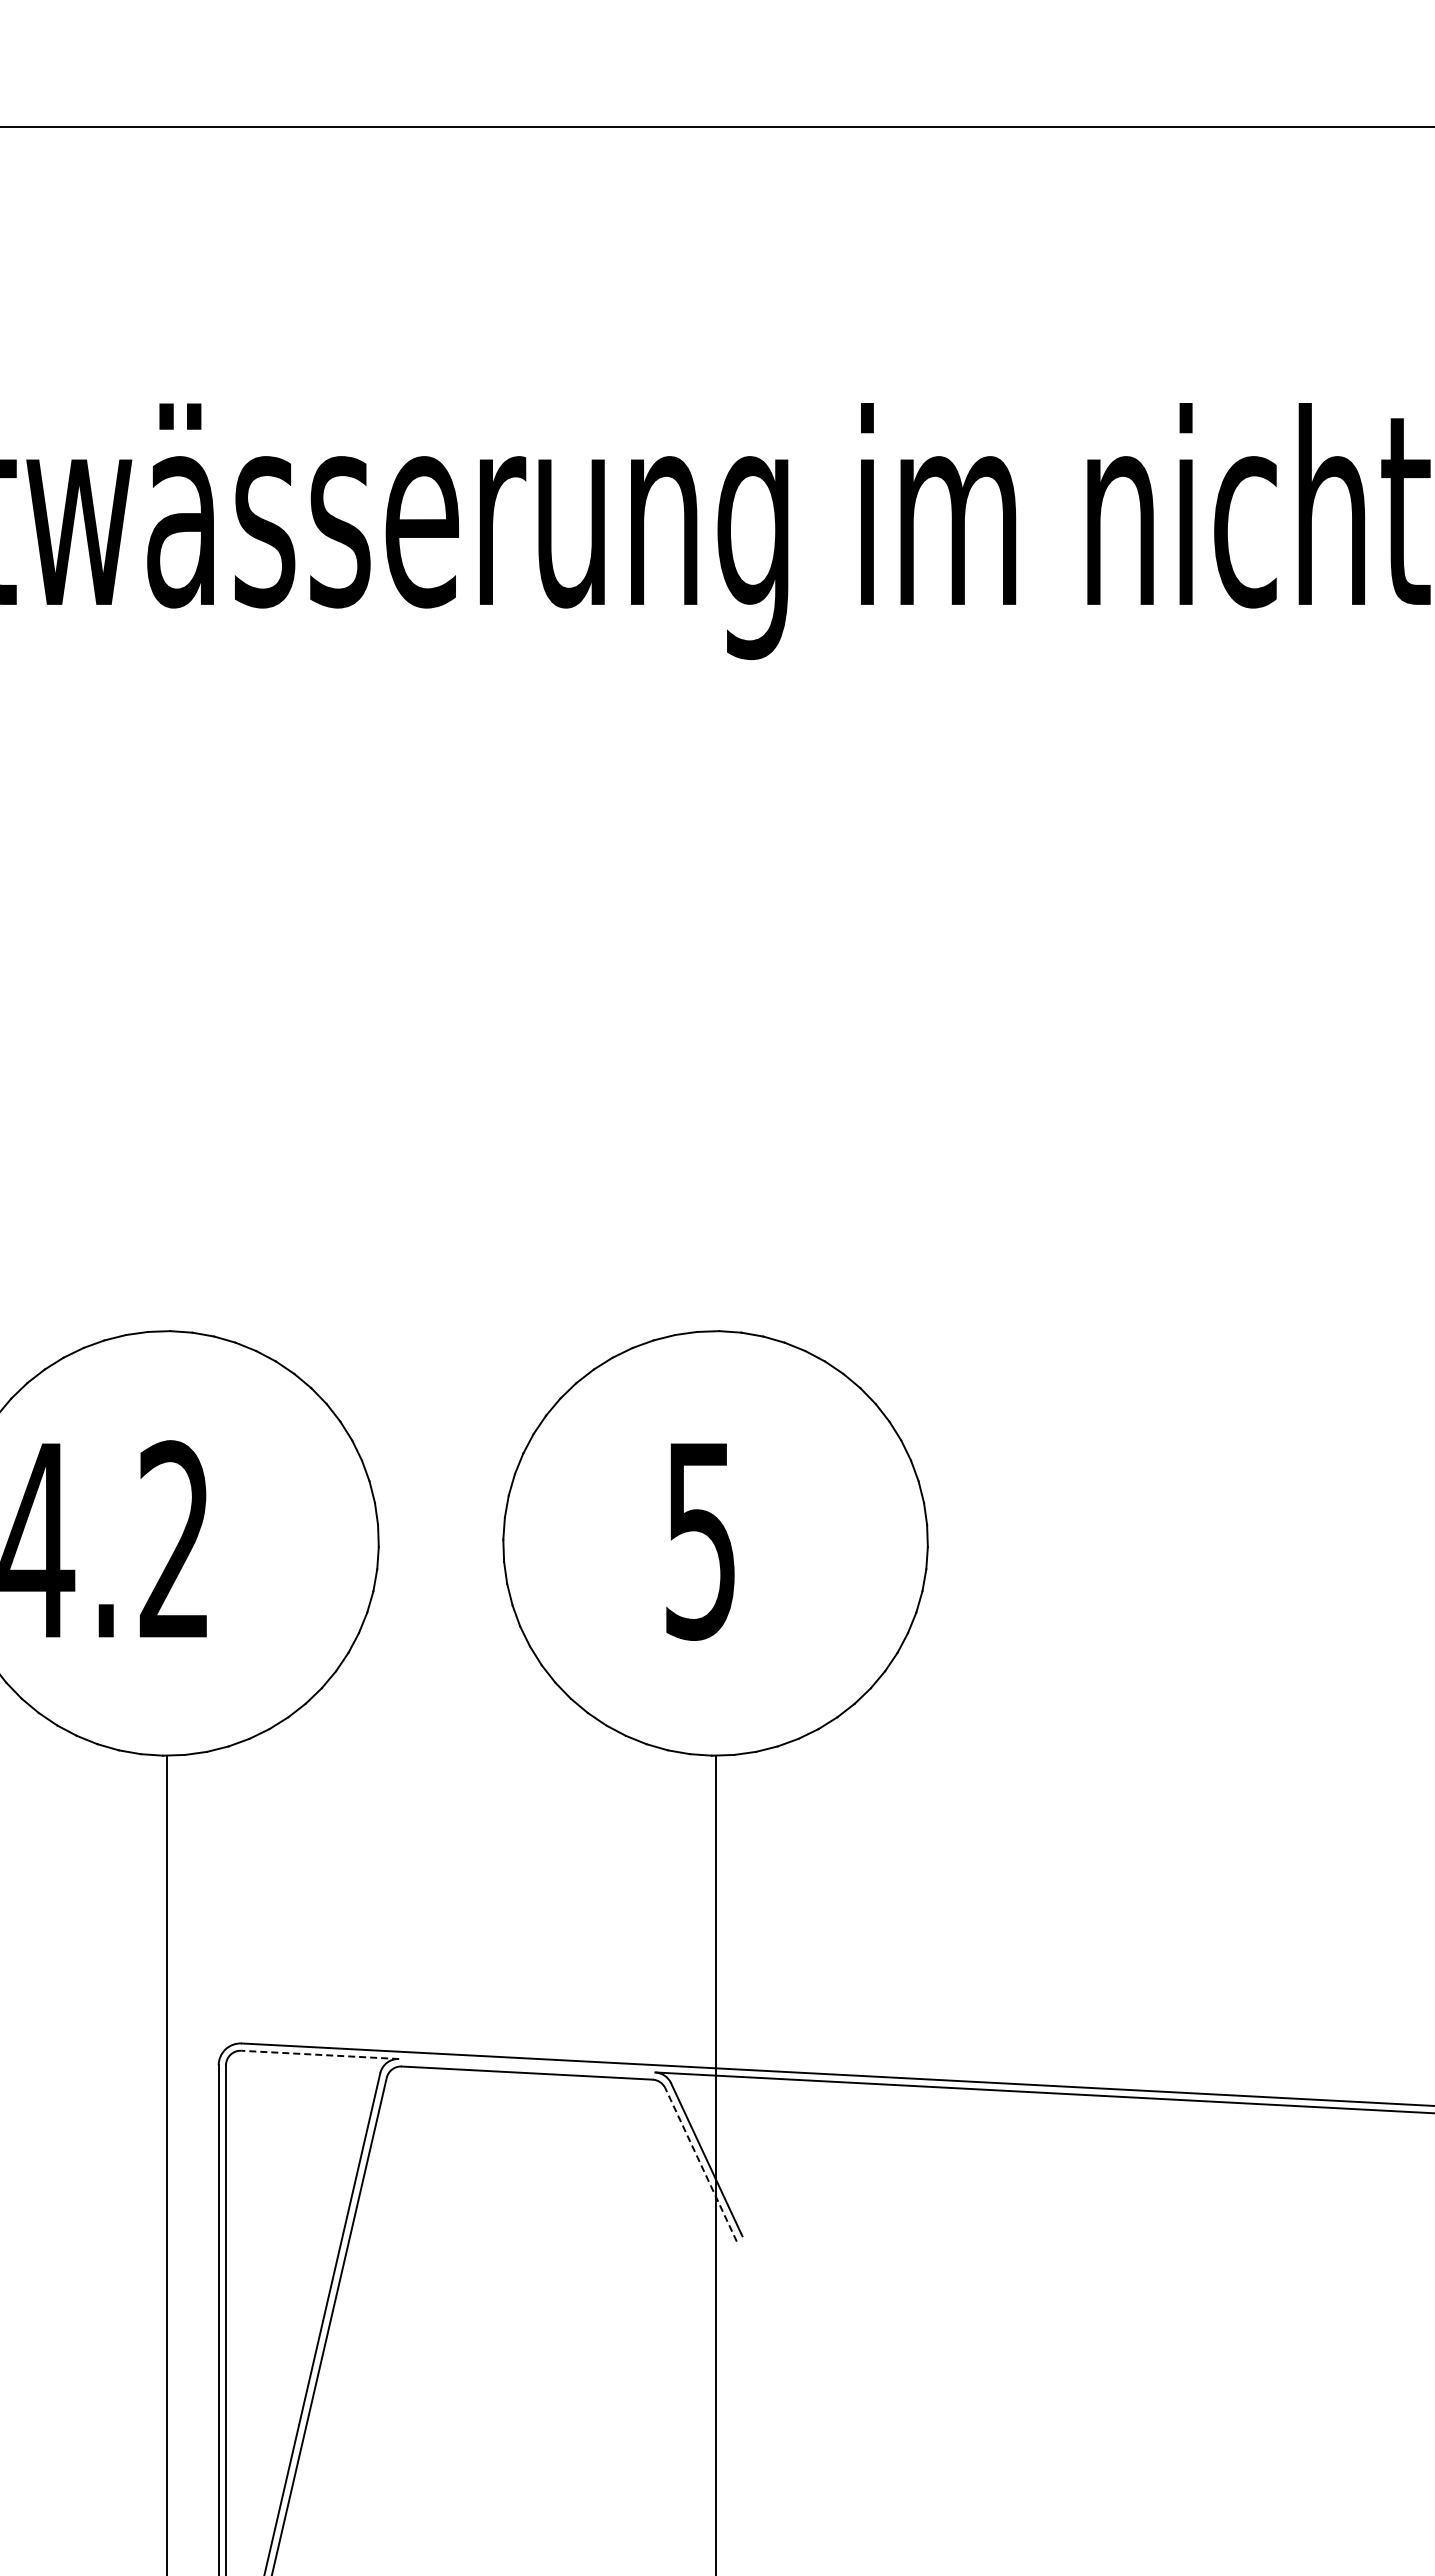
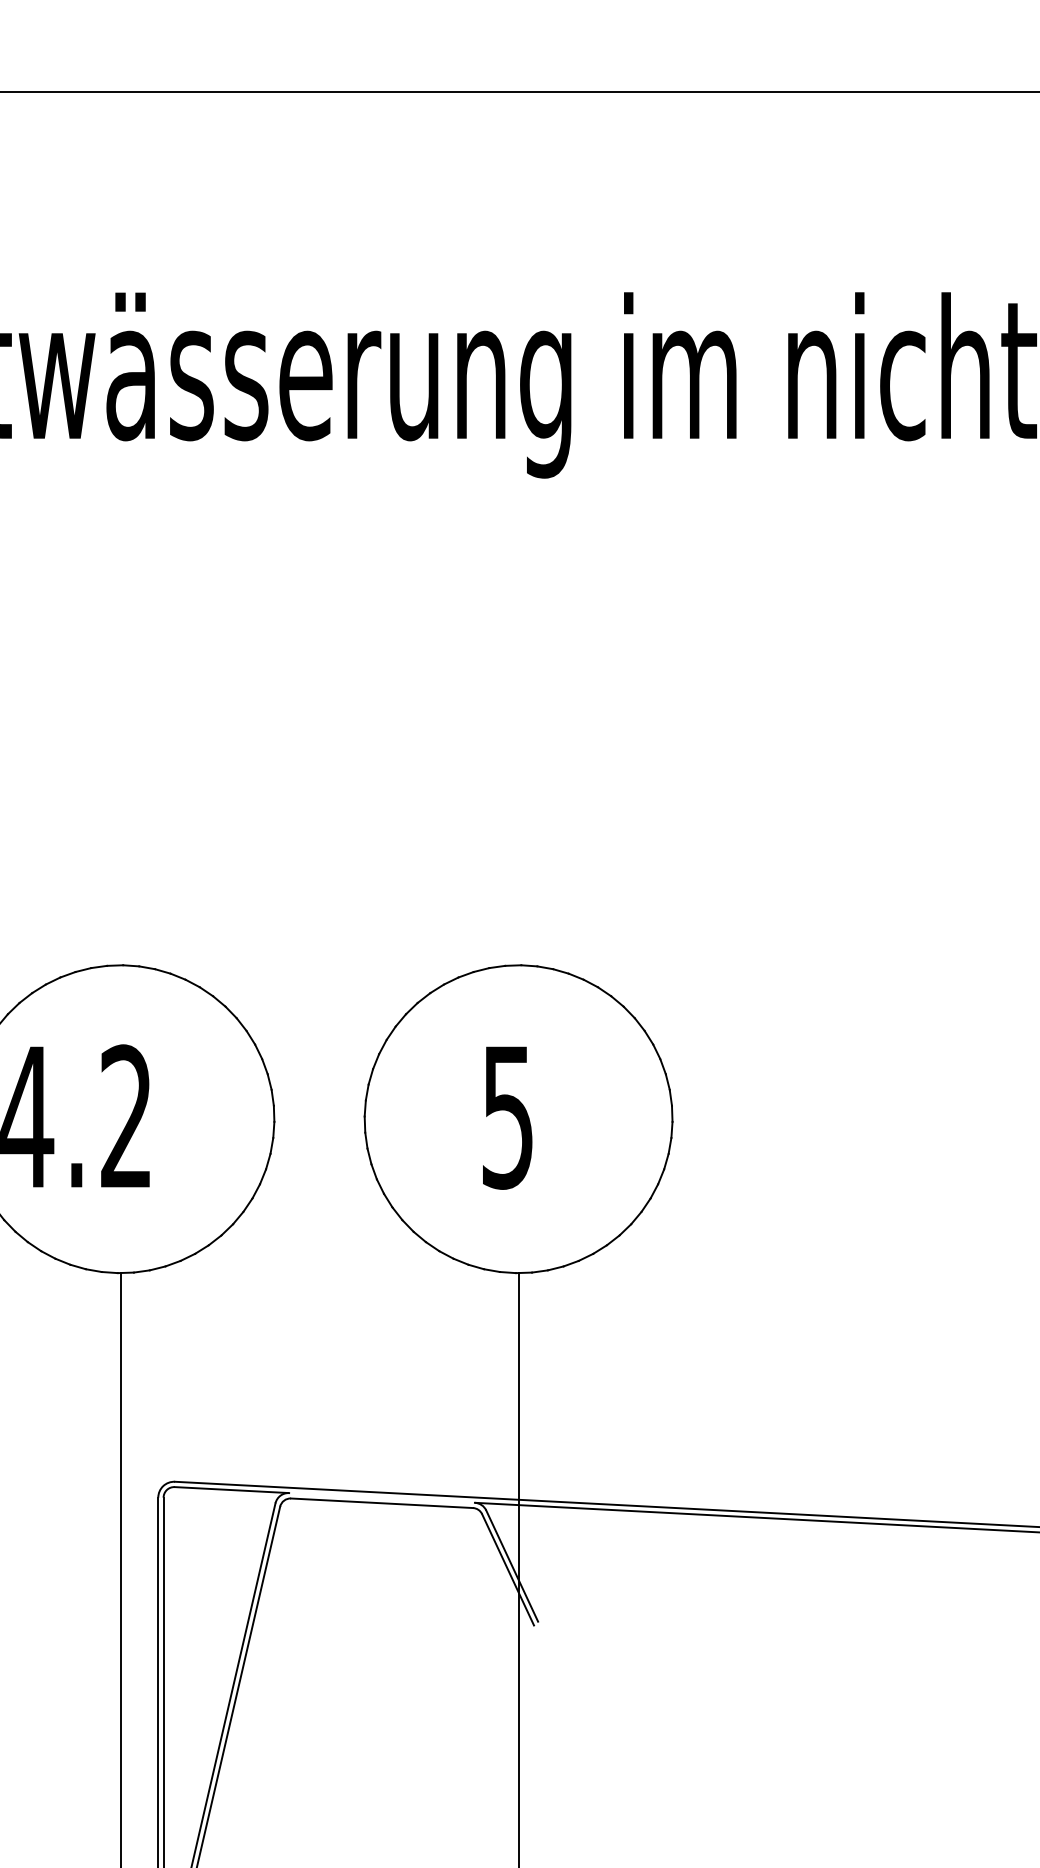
line: (320, 2054) -> (232, 1489), dashed -> solid
line: (701, 2164) -> (508, 1569), dashed -> solid

